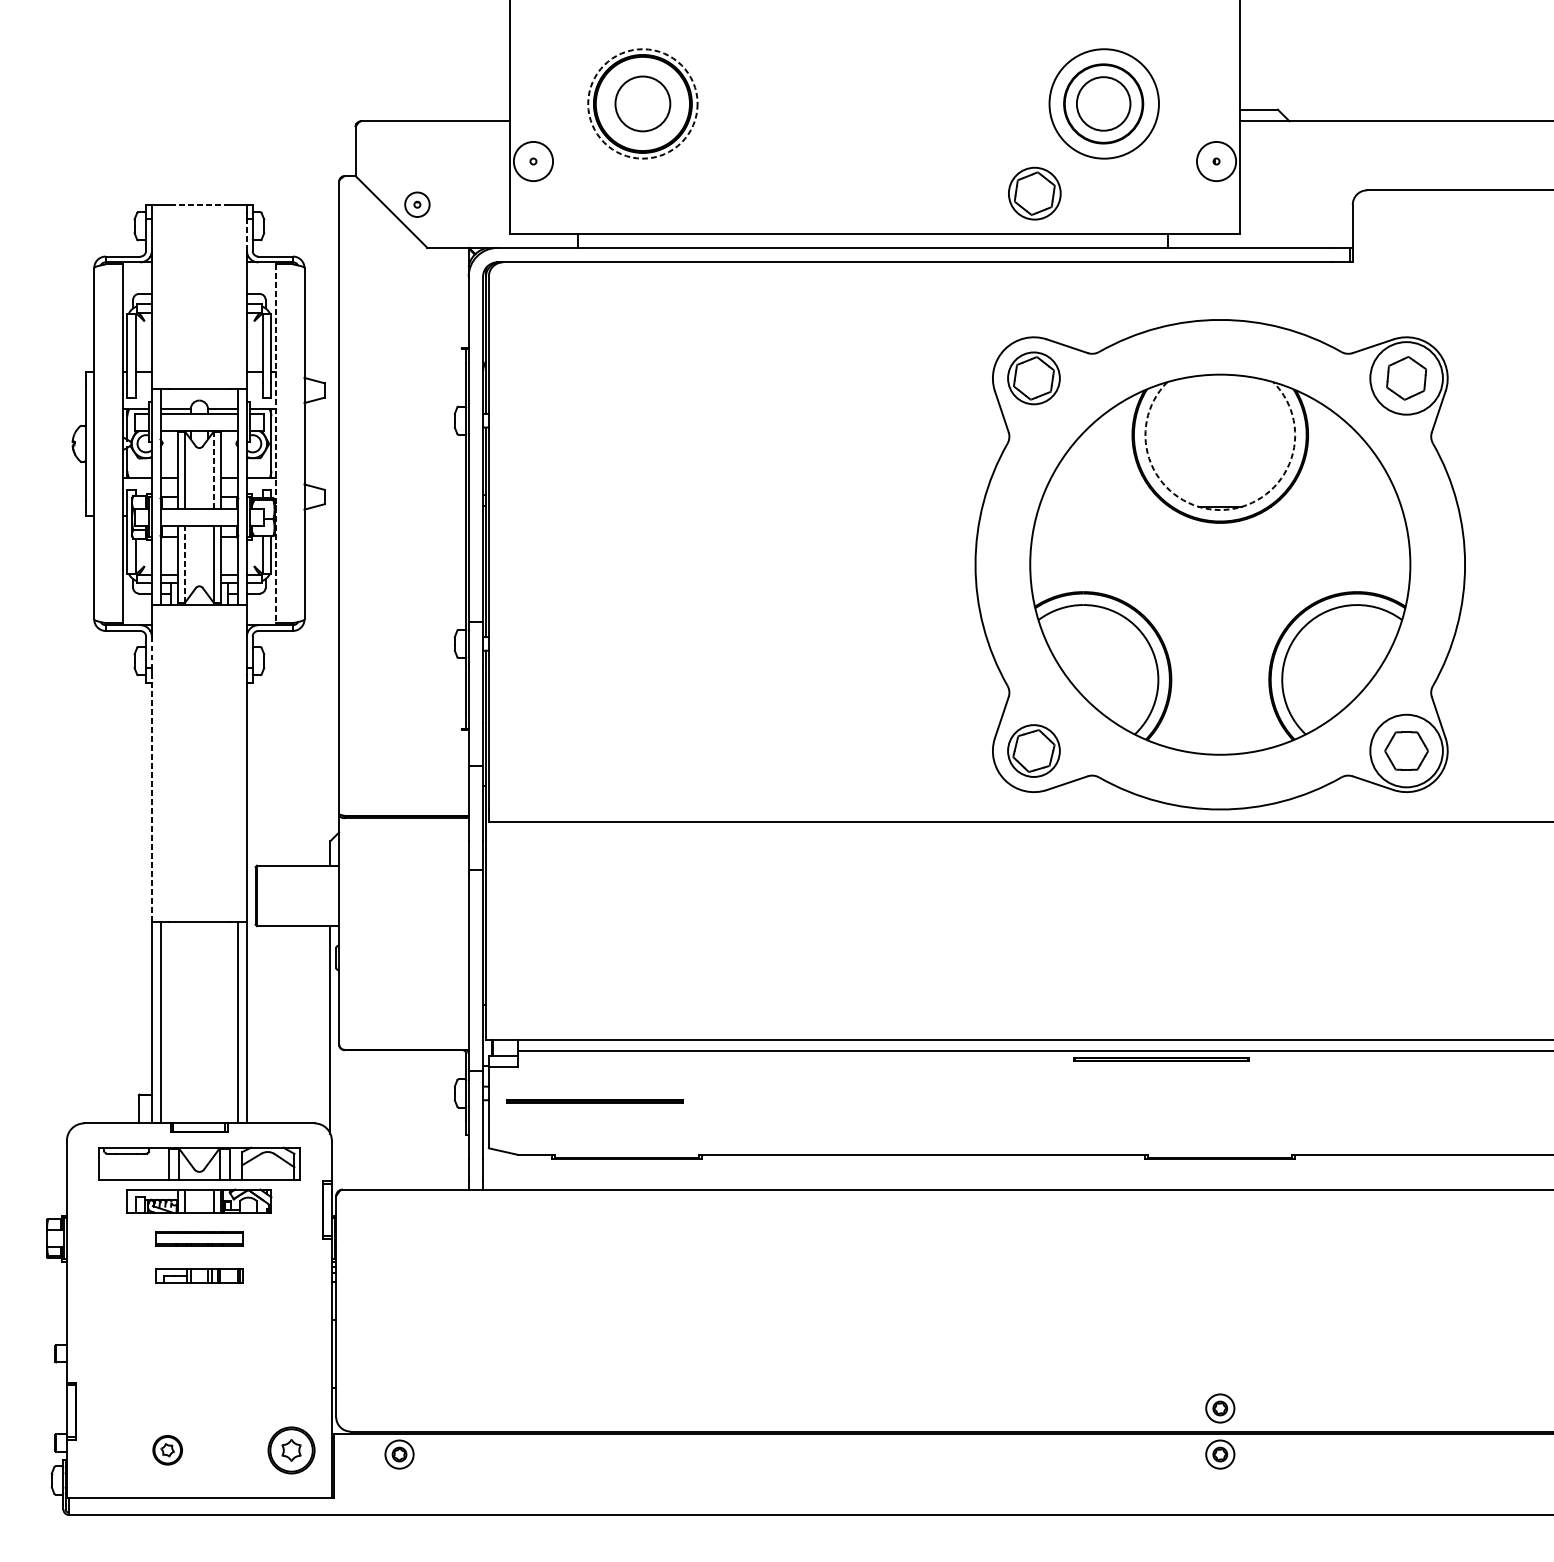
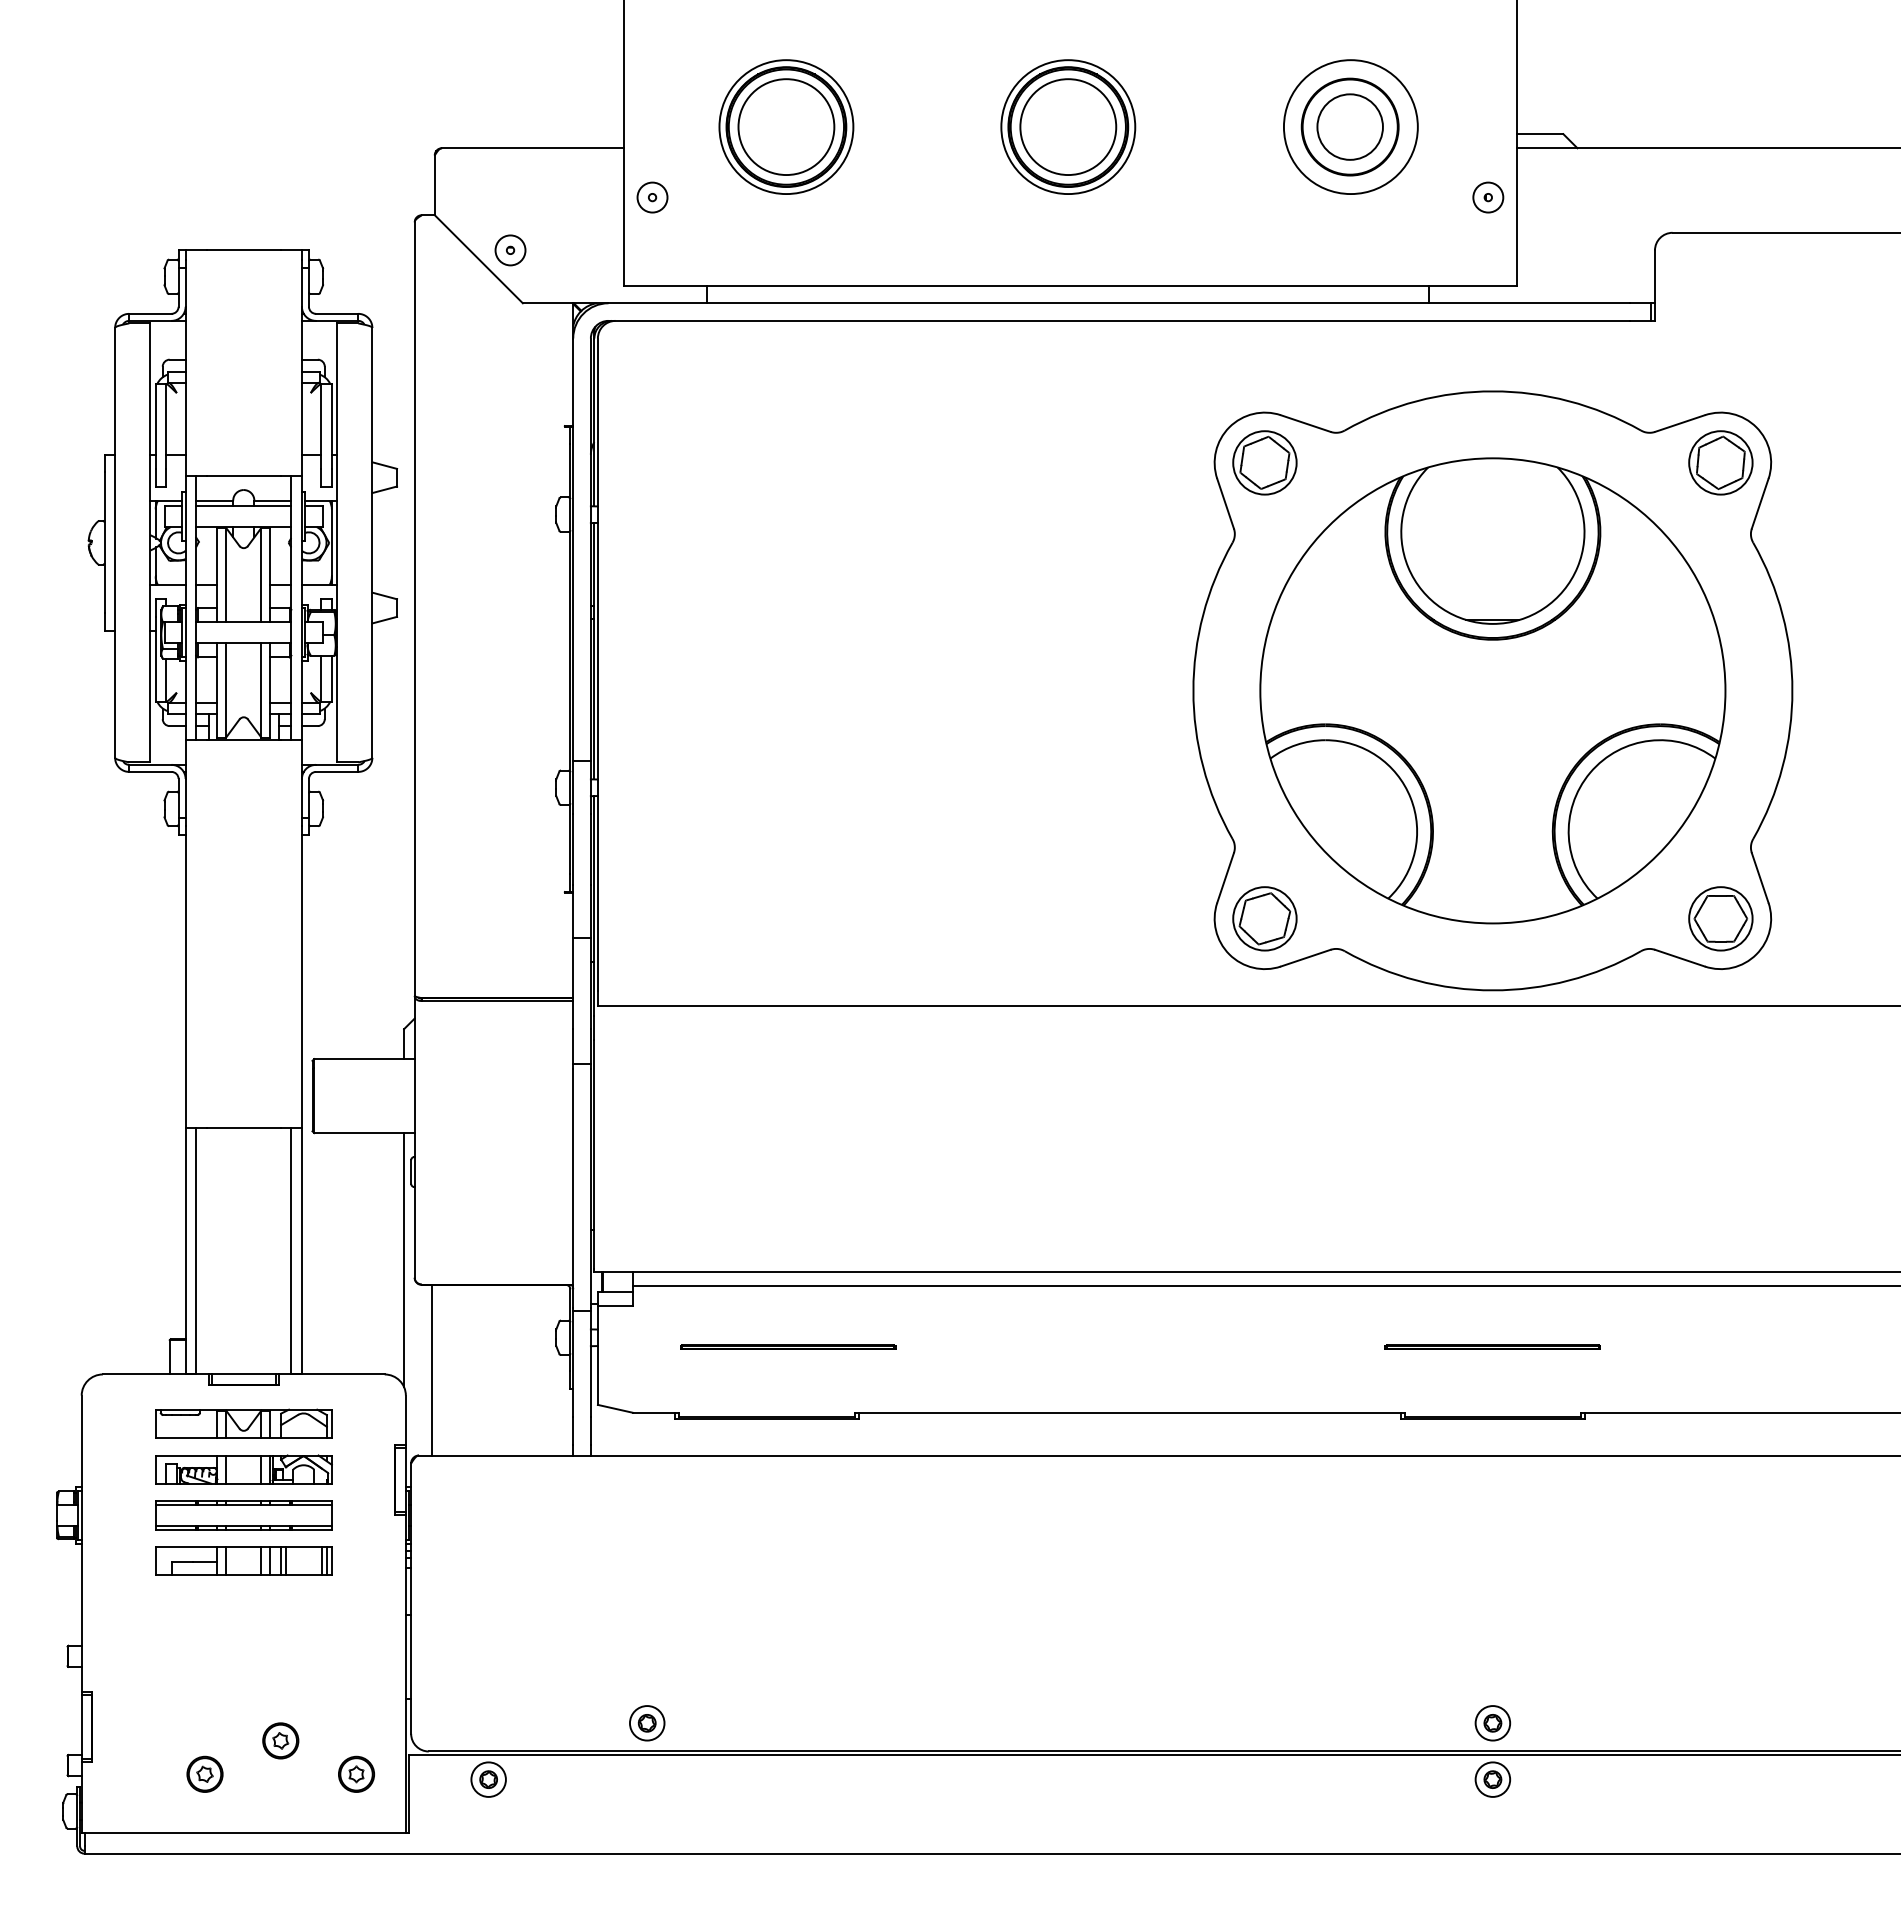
part: (873, 103) -> (1068, 126), added
circle: (642, 104) -> (786, 127), dashed -> solid
circle: (642, 104) -> (786, 127), size x1.43
circle: (533, 161) -> (652, 197), size x0.62
circle: (1216, 161) -> (1488, 197), size x0.62
part: (1034, 193) -> (1265, 236), removed
line: (199, 204) -> (243, 250), dashed -> solid
line: (246, 234) -> (301, 286), dashed -> solid
circle: (1406, 378) -> (1720, 462), size x0.71
line: (275, 443) -> (337, 542), dashed -> solid
line: (213, 469) -> (261, 574), dashed -> solid
arc: (1219, 509) -> (1492, 623), dashed -> solid
line: (185, 563) -> (226, 689), dashed -> solid
line: (151, 652) -> (185, 798), dashed -> solid
circle: (1406, 750) -> (1720, 918), size x0.71
line: (151, 798) -> (185, 976), dashed -> solid
part: (1161, 1058) -> (1492, 1346), moved
part: (595, 1100) -> (788, 1346), moved
line: (353, 1119) -> (432, 1369), added
part: (199, 1163) -> (243, 1423), size x0.71
part: (199, 1238) -> (243, 1515), size x1.67
part: (199, 1275) -> (243, 1560), size x1.67
part: (529, 1408) -> (647, 1723), added
part: (229, 1422) -> (280, 1740), added
part: (291, 1449) -> (356, 1773), size x0.62

